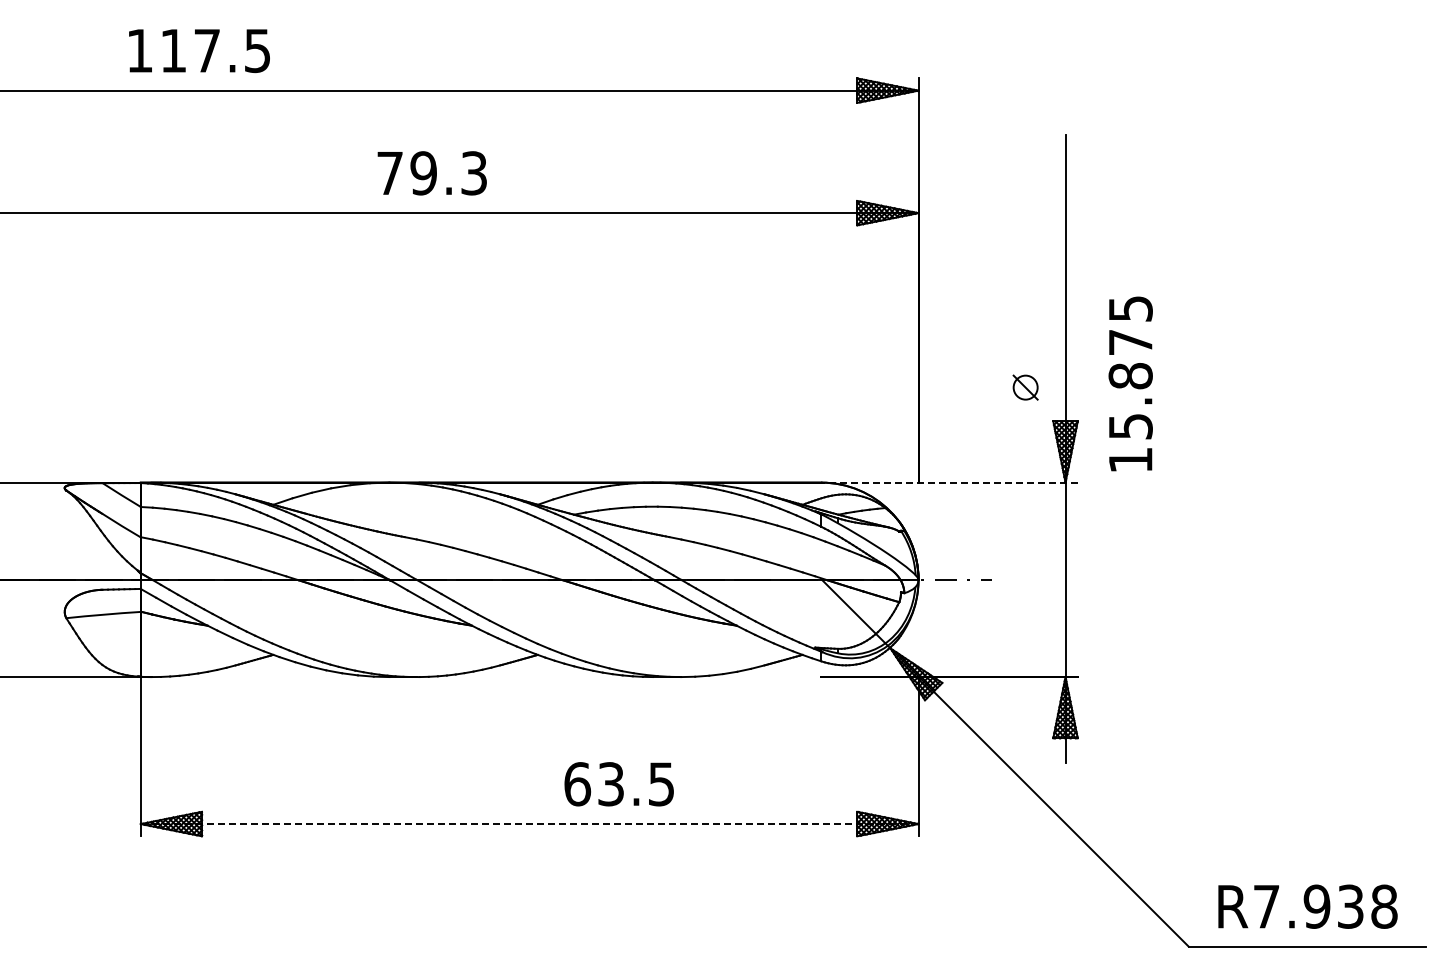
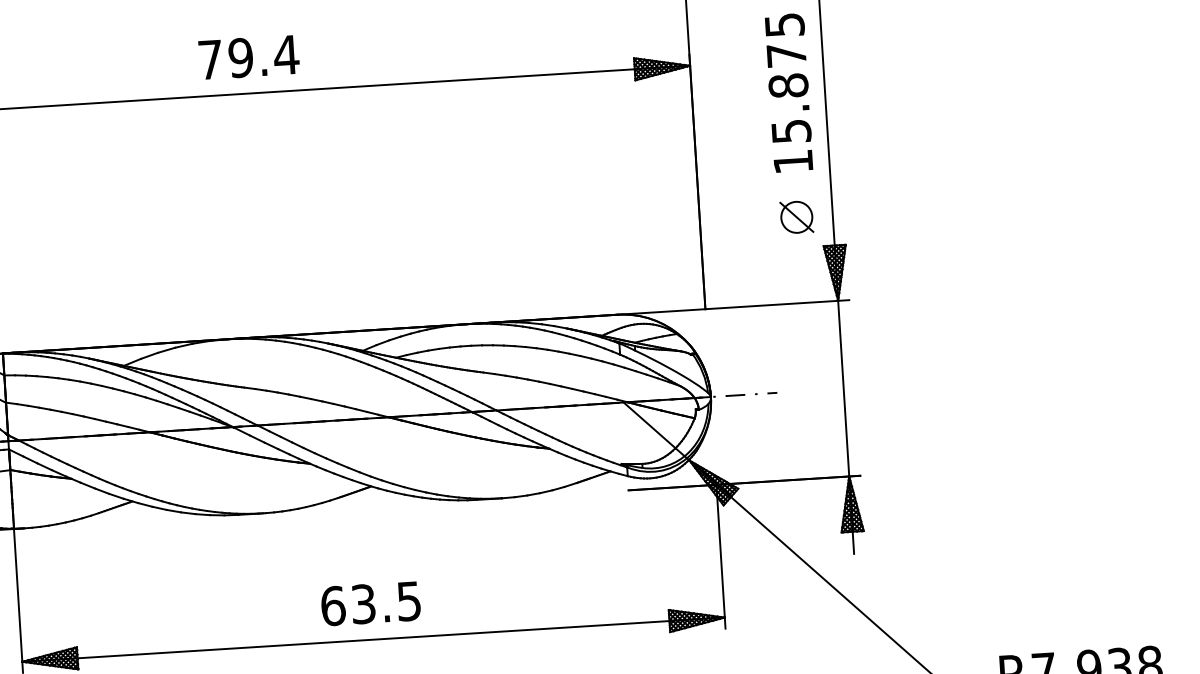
text: (474, 173) -> (286, 55), 79.3 -> 79.4
text: (1130, 383) -> (788, 92), moved
part: (1025, 387) -> (796, 217), size x1.43
line: (949, 482) -> (733, 307), dashed -> solid
text: (618, 784) -> (370, 604), moved
line: (529, 824) -> (373, 640), dashed -> solid

